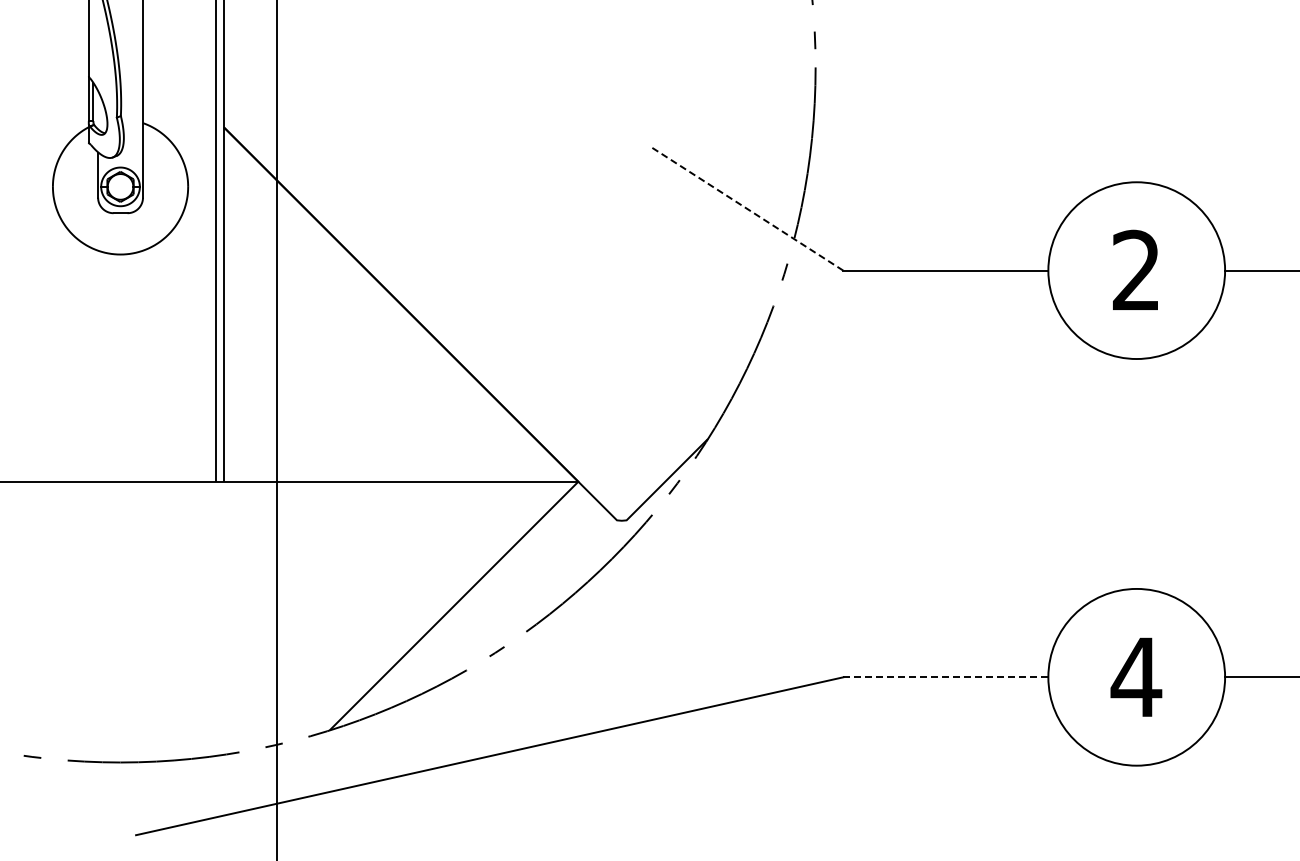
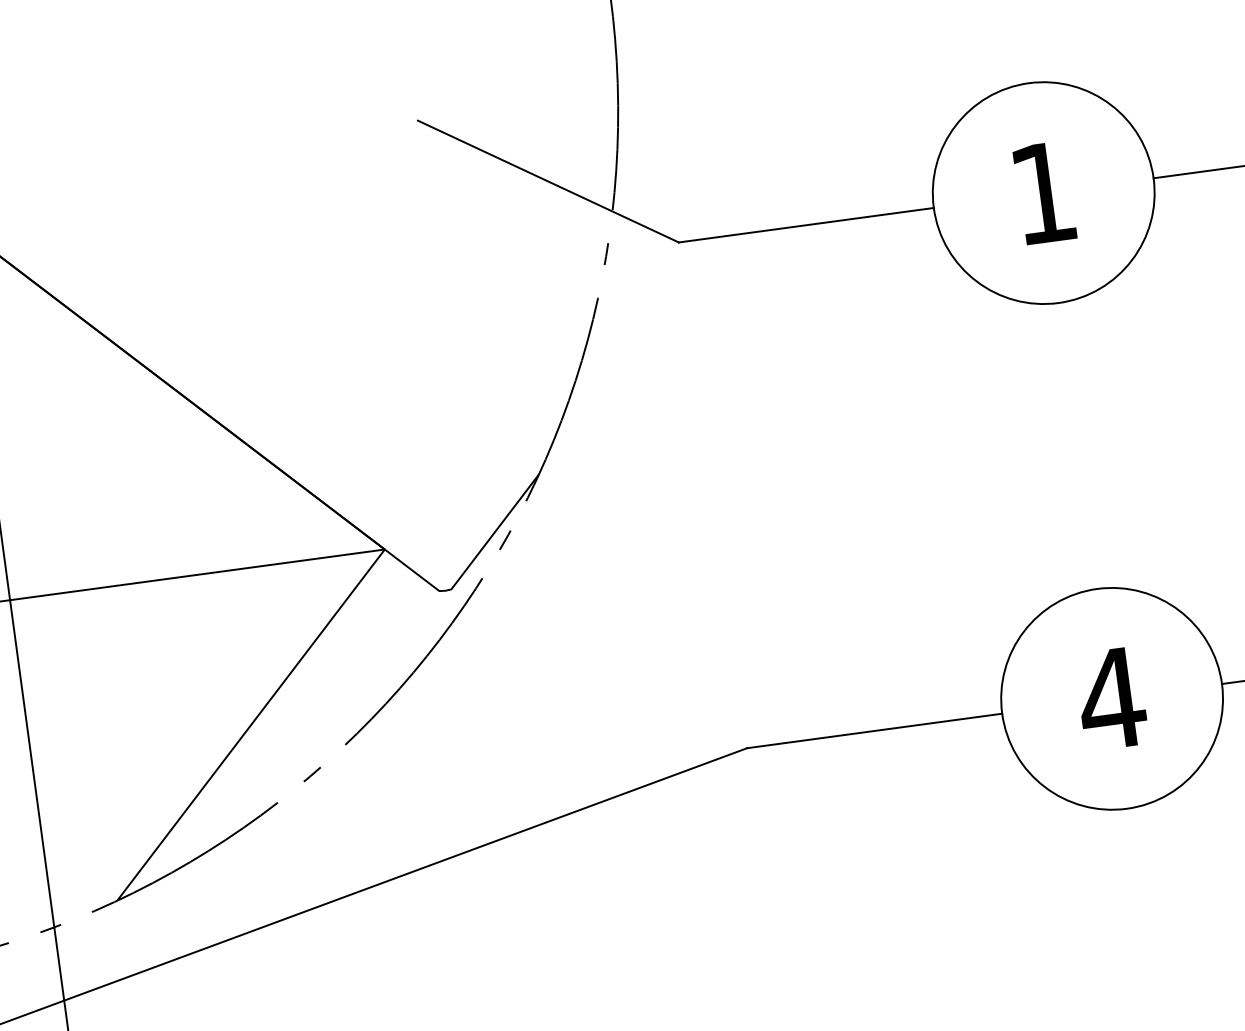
line: (746, 208) -> (547, 181), dashed -> solid
text: (1135, 269) -> (1041, 191), 2 -> 1
line: (945, 677) -> (874, 731), dashed -> solid

